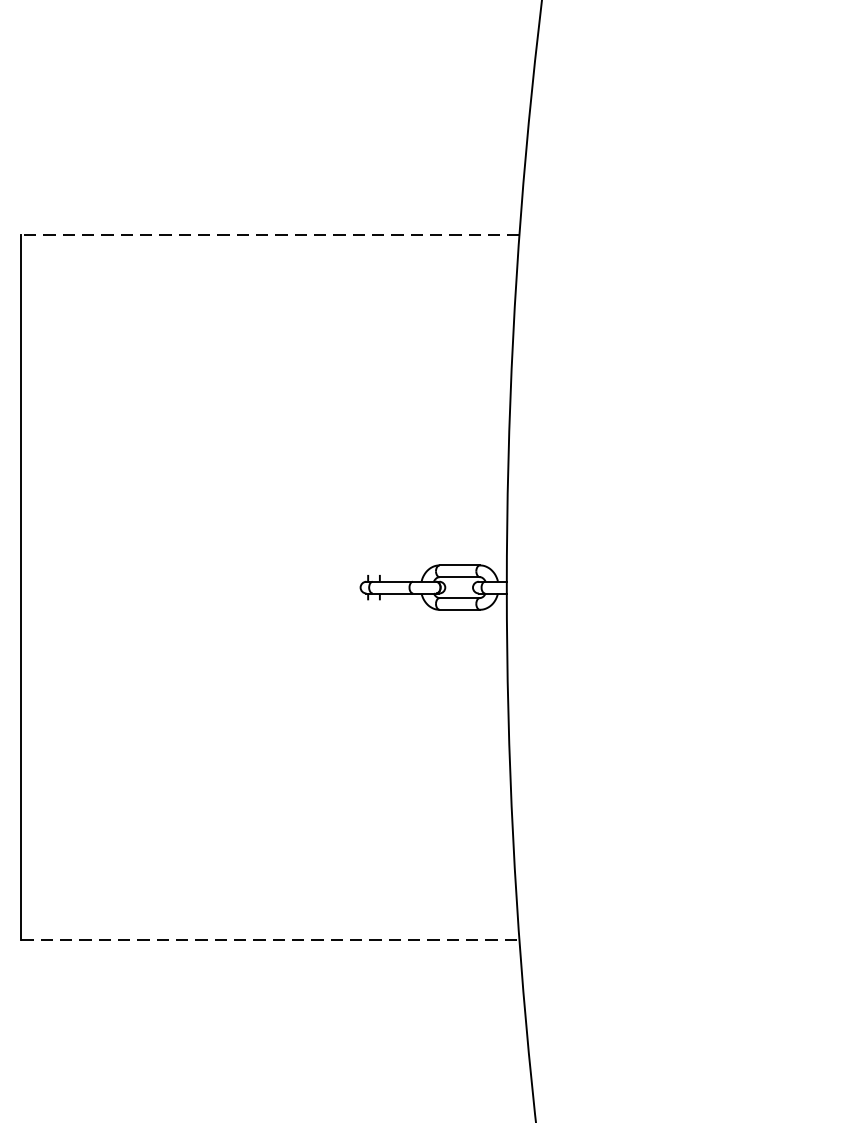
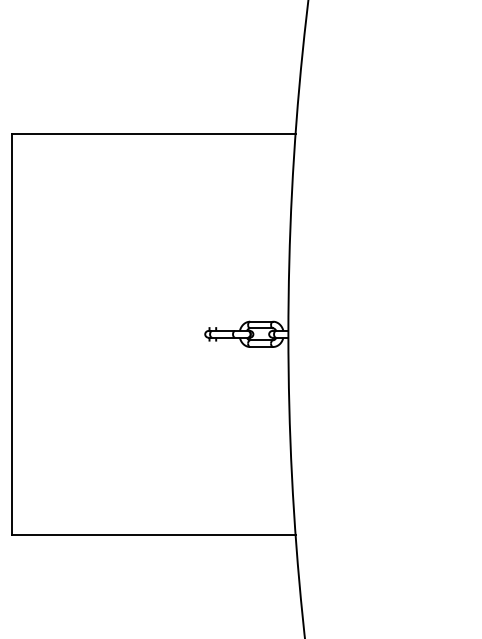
line: (269, 234) -> (153, 133), dashed -> solid
line: (269, 941) -> (153, 535), dashed -> solid

